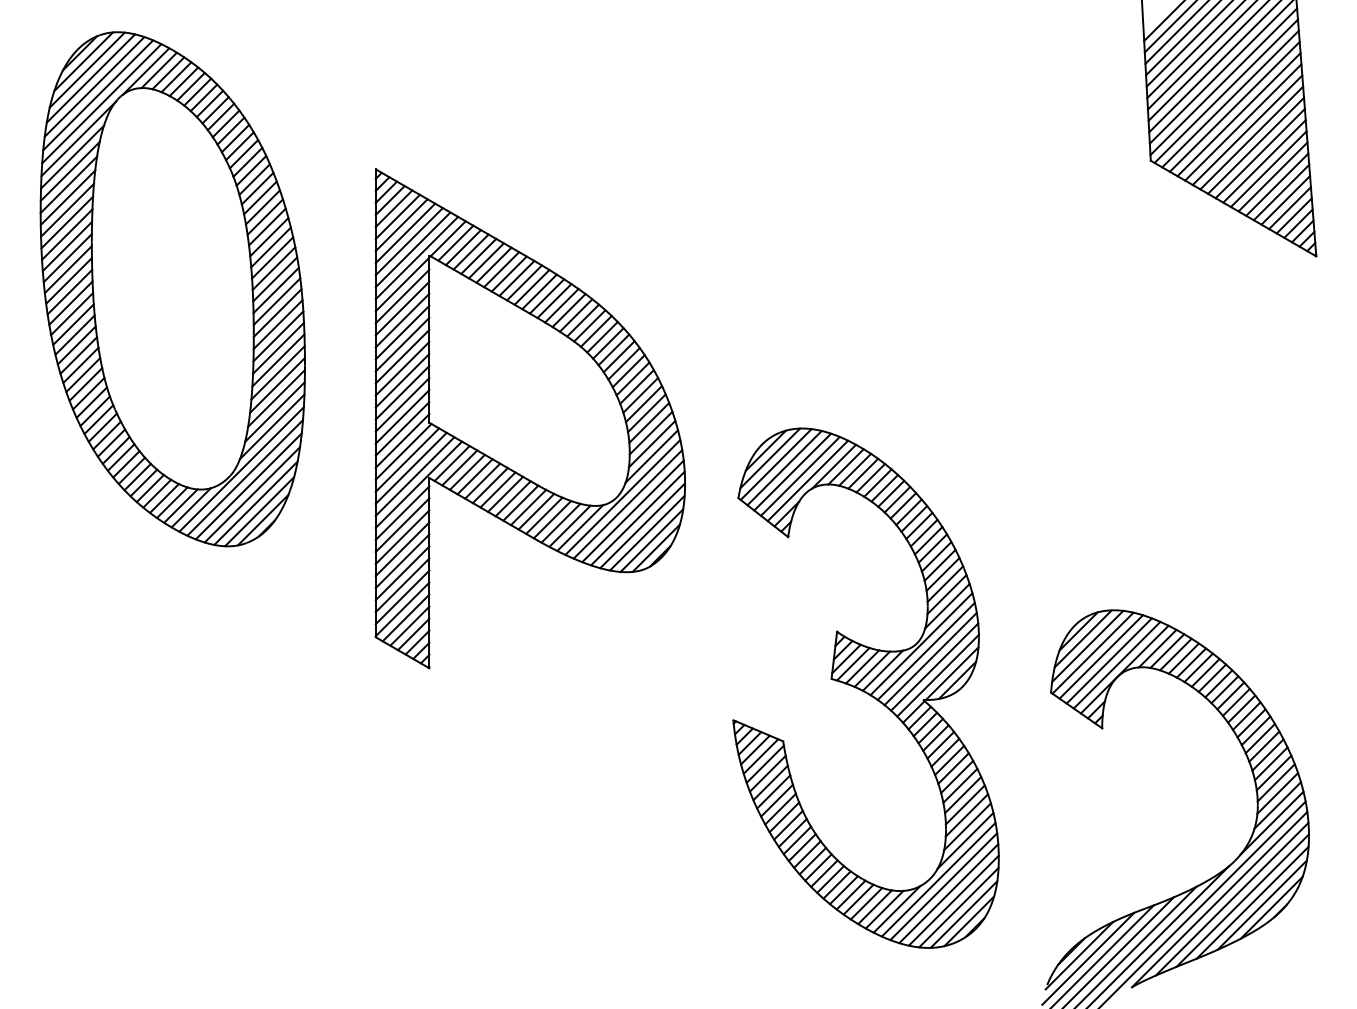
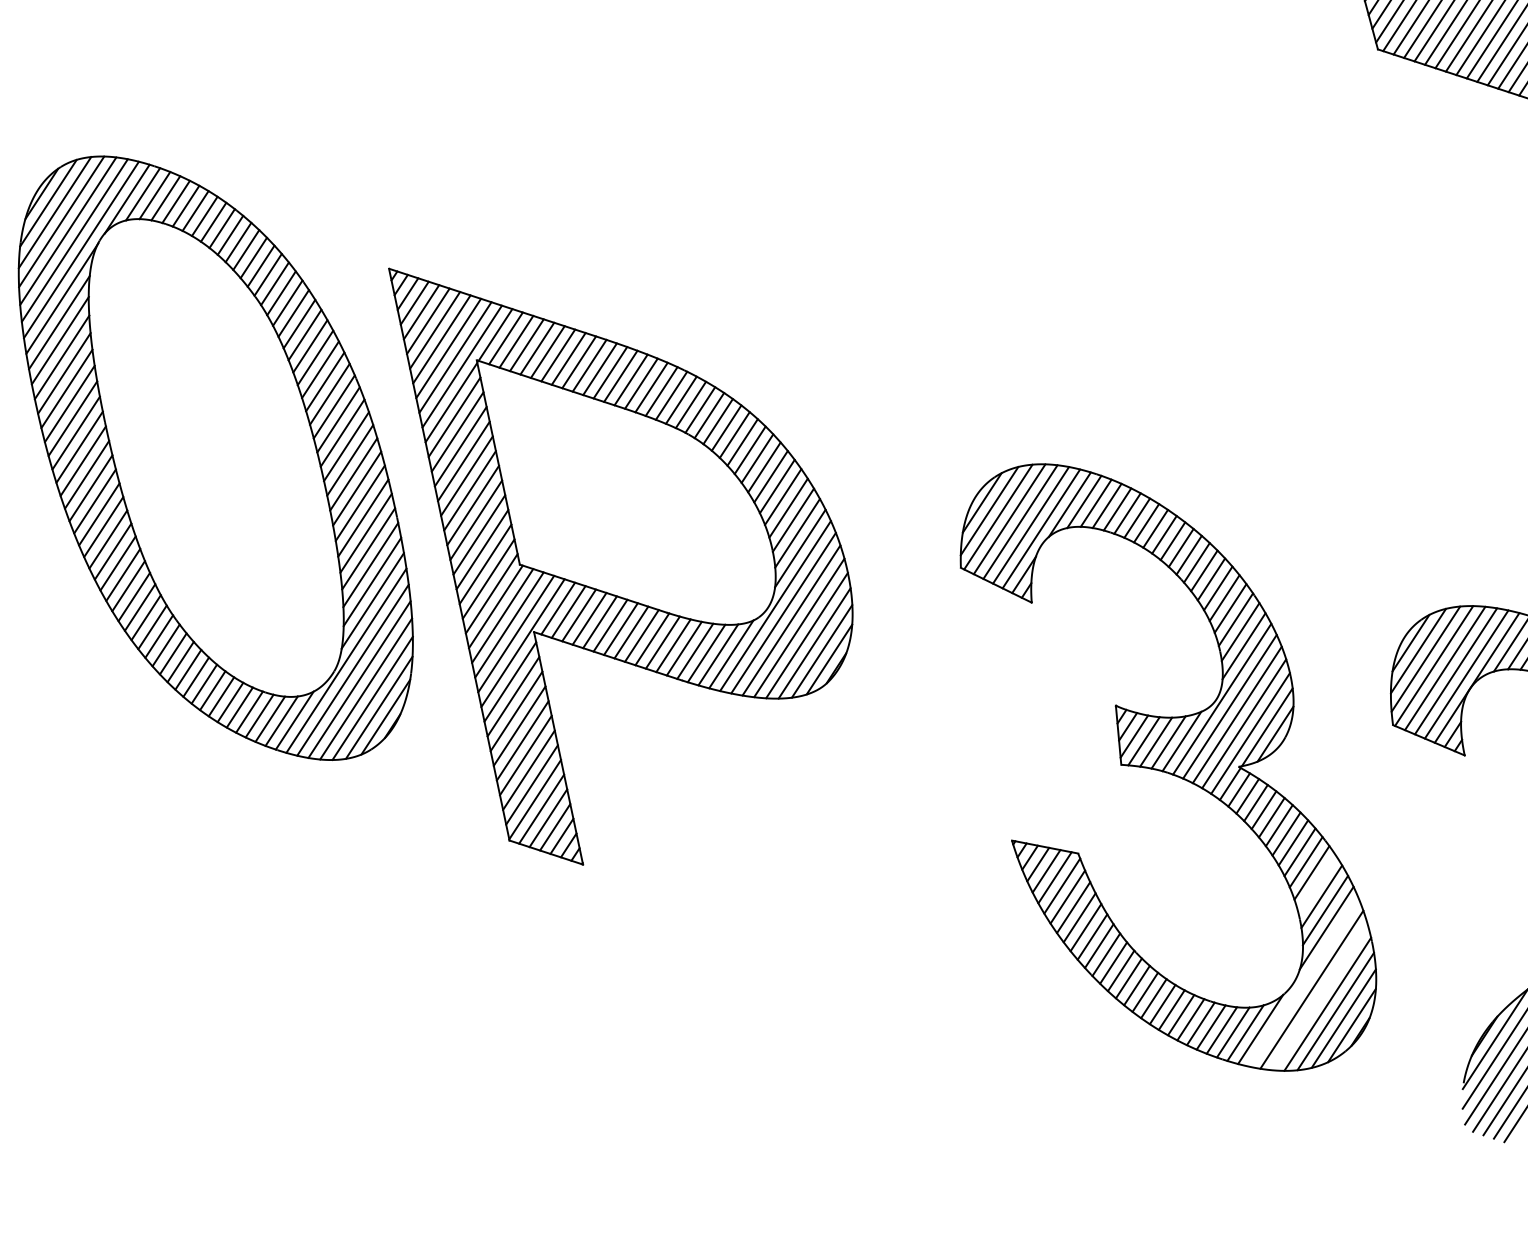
part: (530, 418) -> (642, 533), moved
line: (964, 804) -> (1316, 884), removed
line: (938, 879) -> (1303, 982), removed
line: (948, 893) -> (1319, 996), removed

